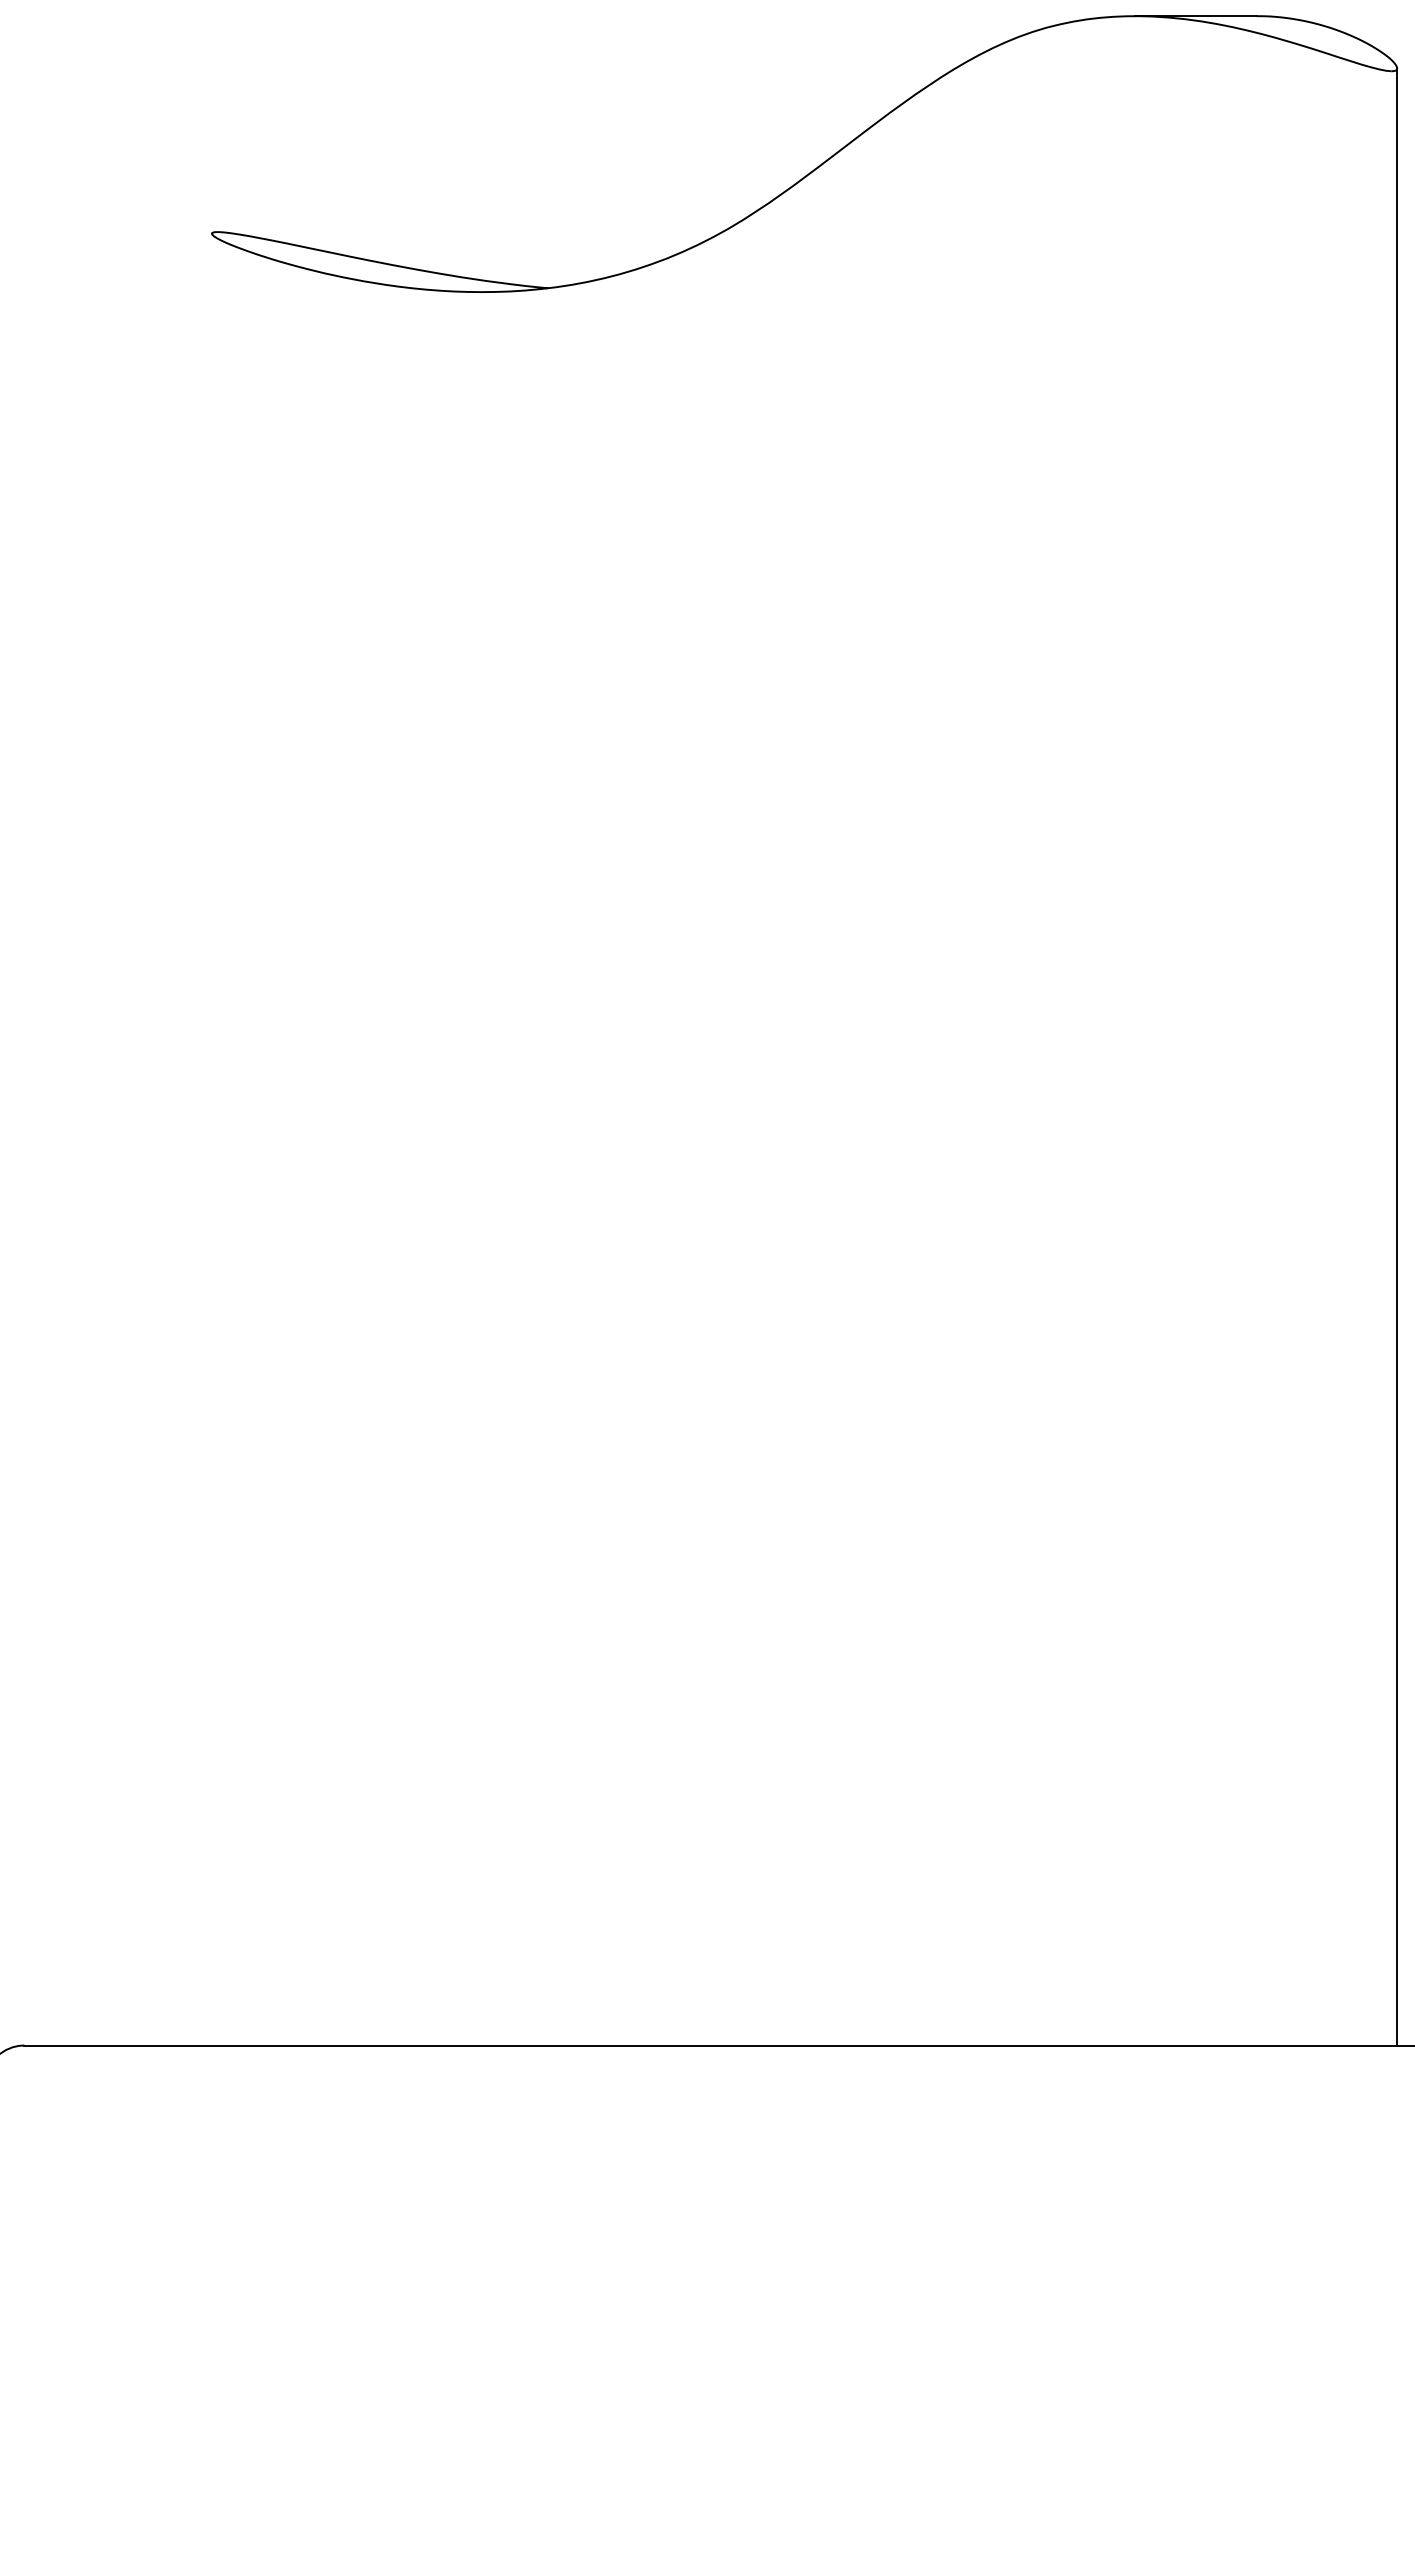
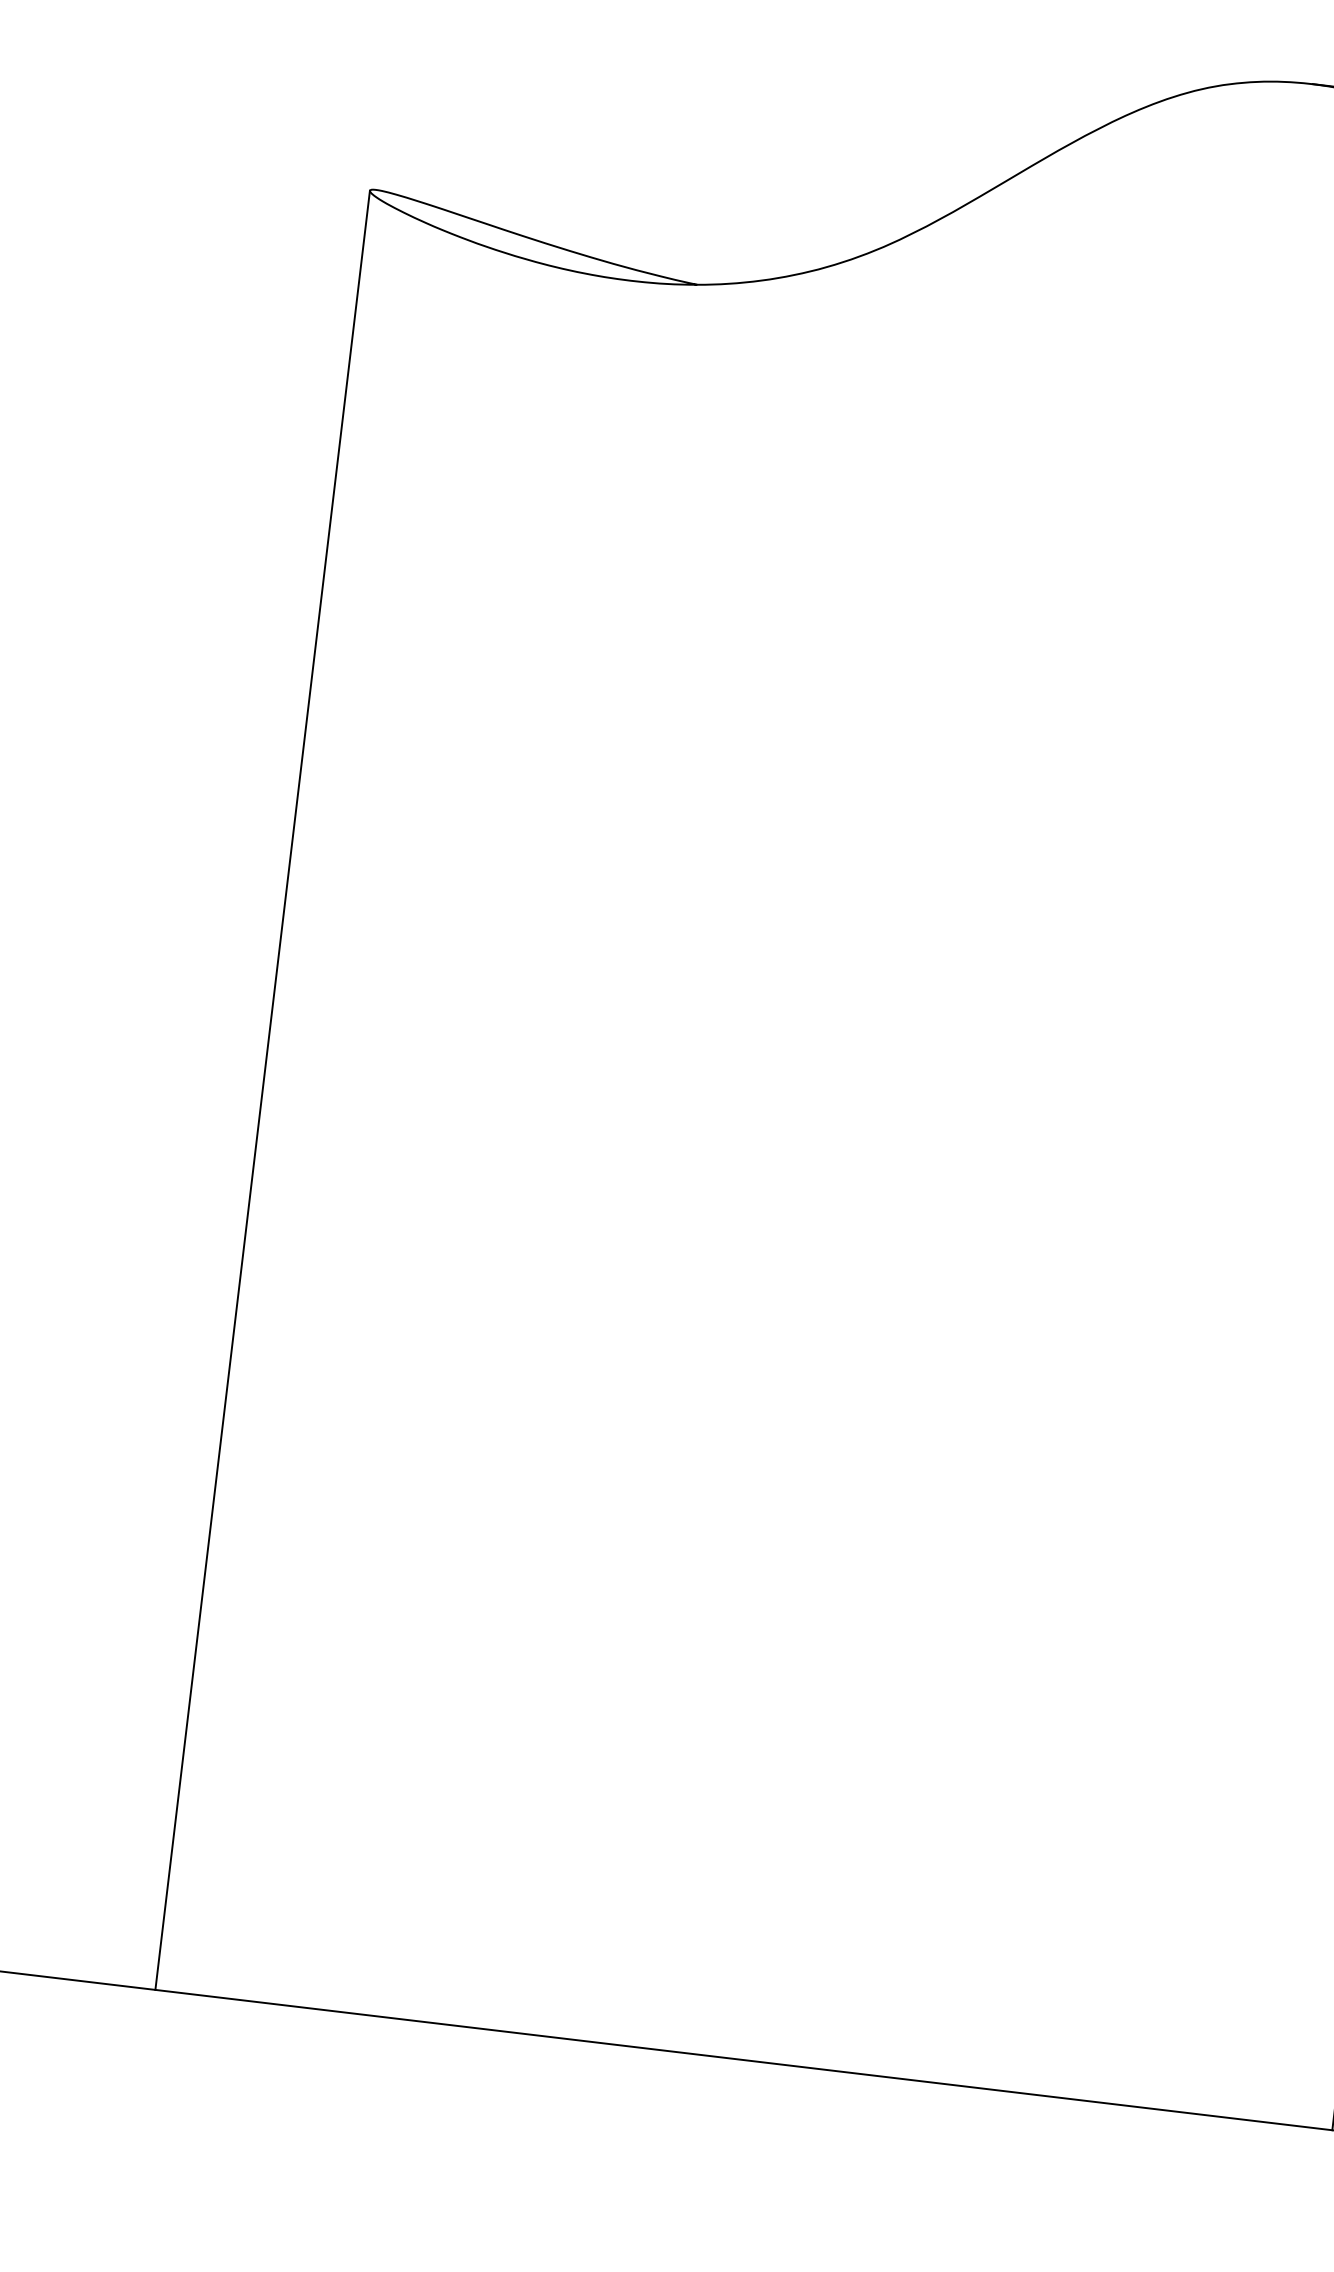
line: (211, 1139) -> (262, 1090), added

